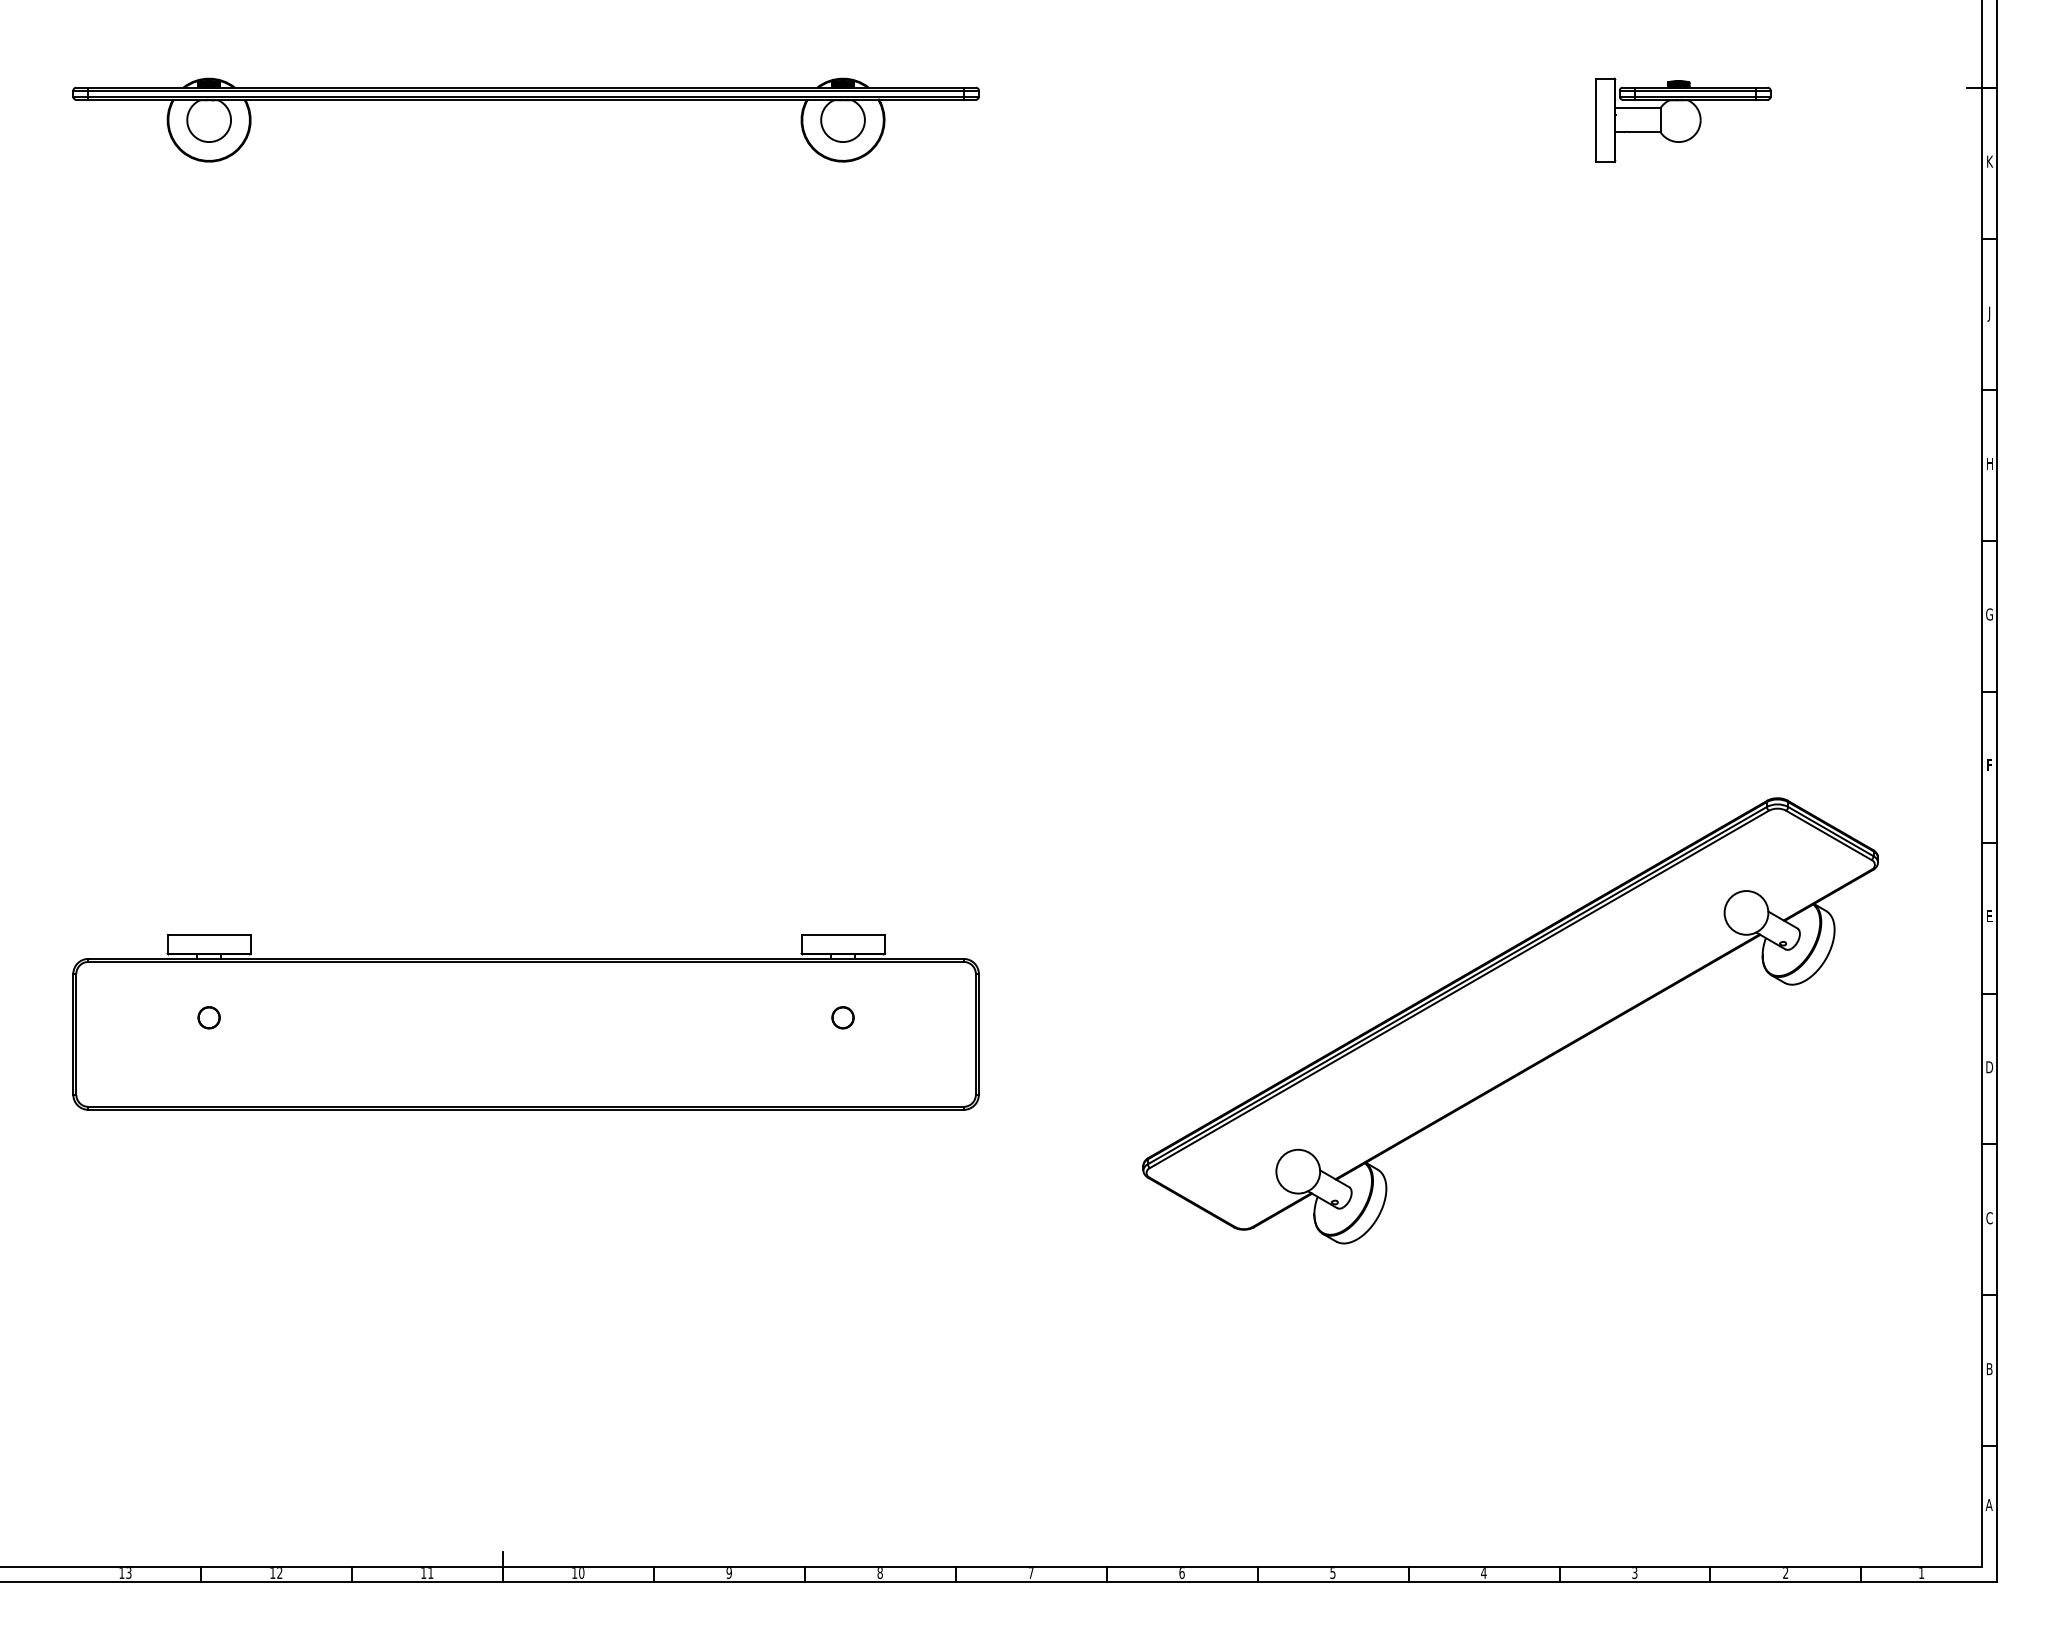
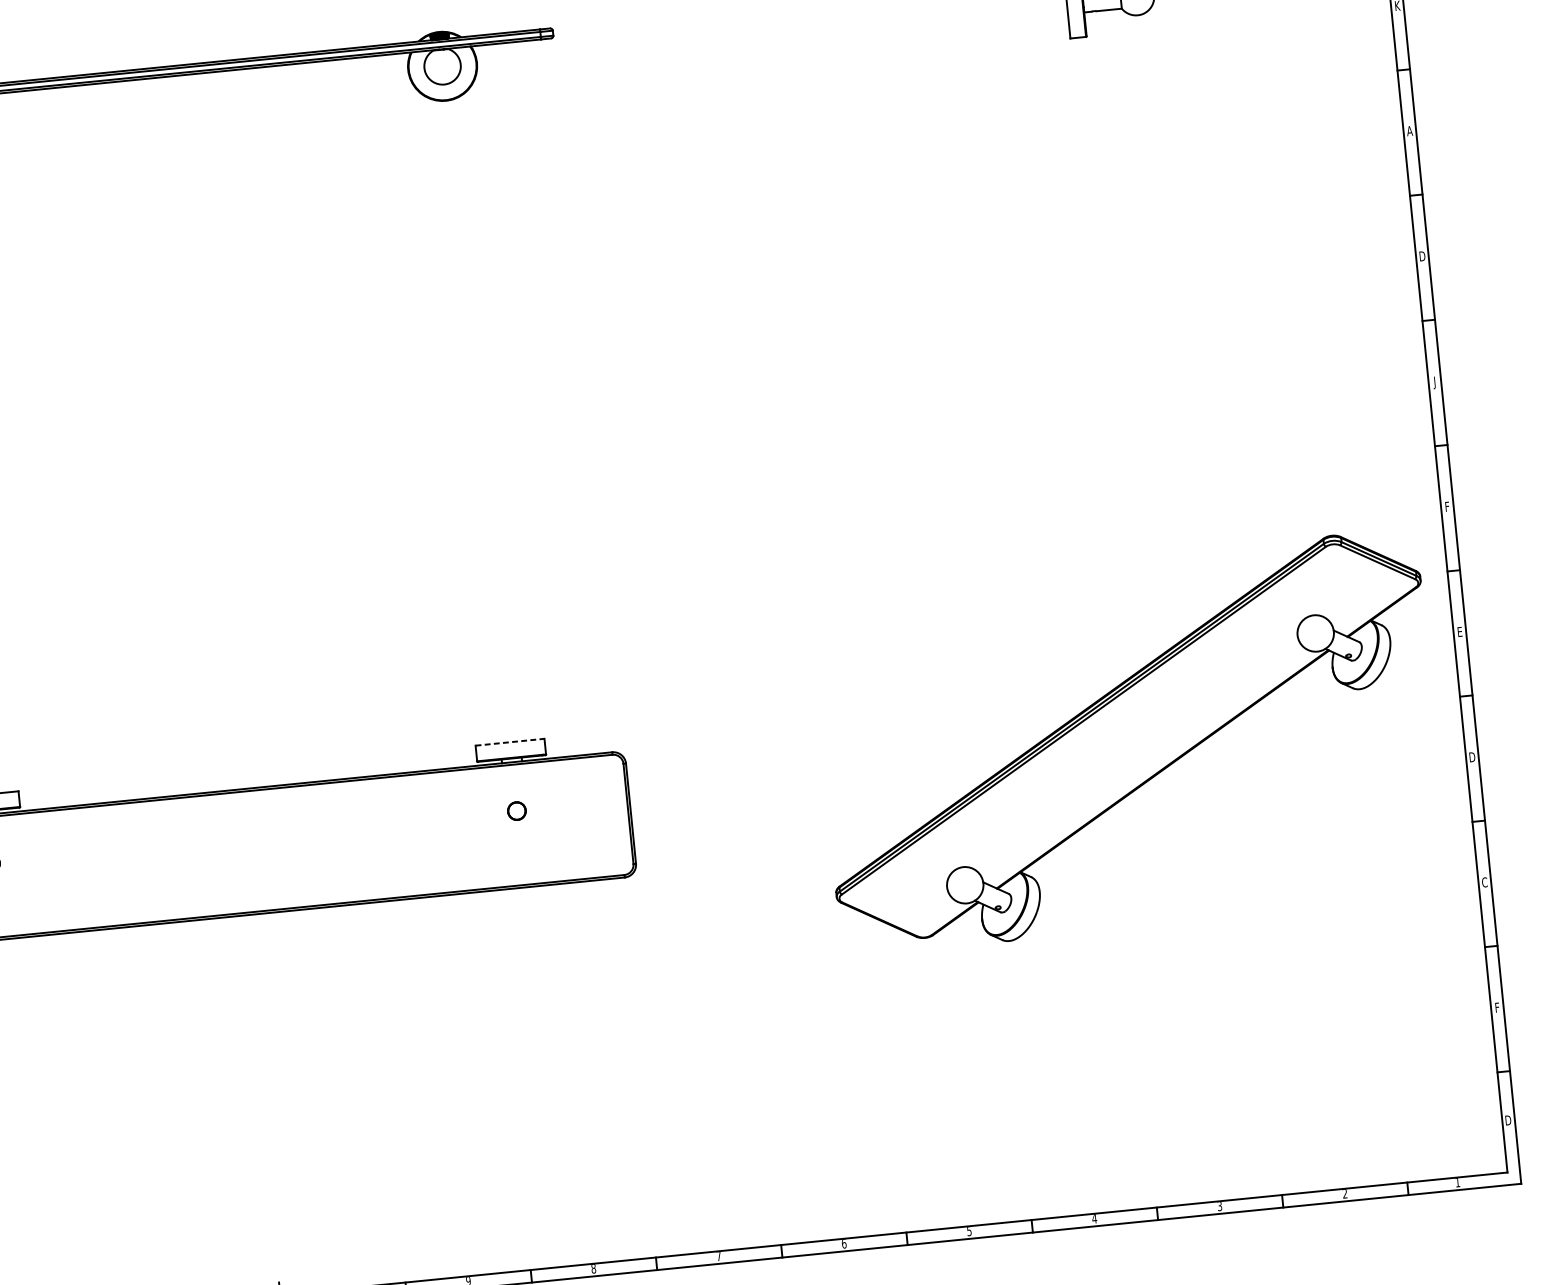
text: (1989, 314) -> (1409, 132), J -> A
text: (1989, 463) -> (1422, 256), H -> D
text: (1989, 615) -> (1434, 382), G -> J
line: (843, 934) -> (510, 741), solid -> dashed
part: (1510, 1020) -> (1128, 742), moved
text: (1989, 1369) -> (1497, 1007), B -> F
text: (1988, 1504) -> (1507, 1120), A -> D

